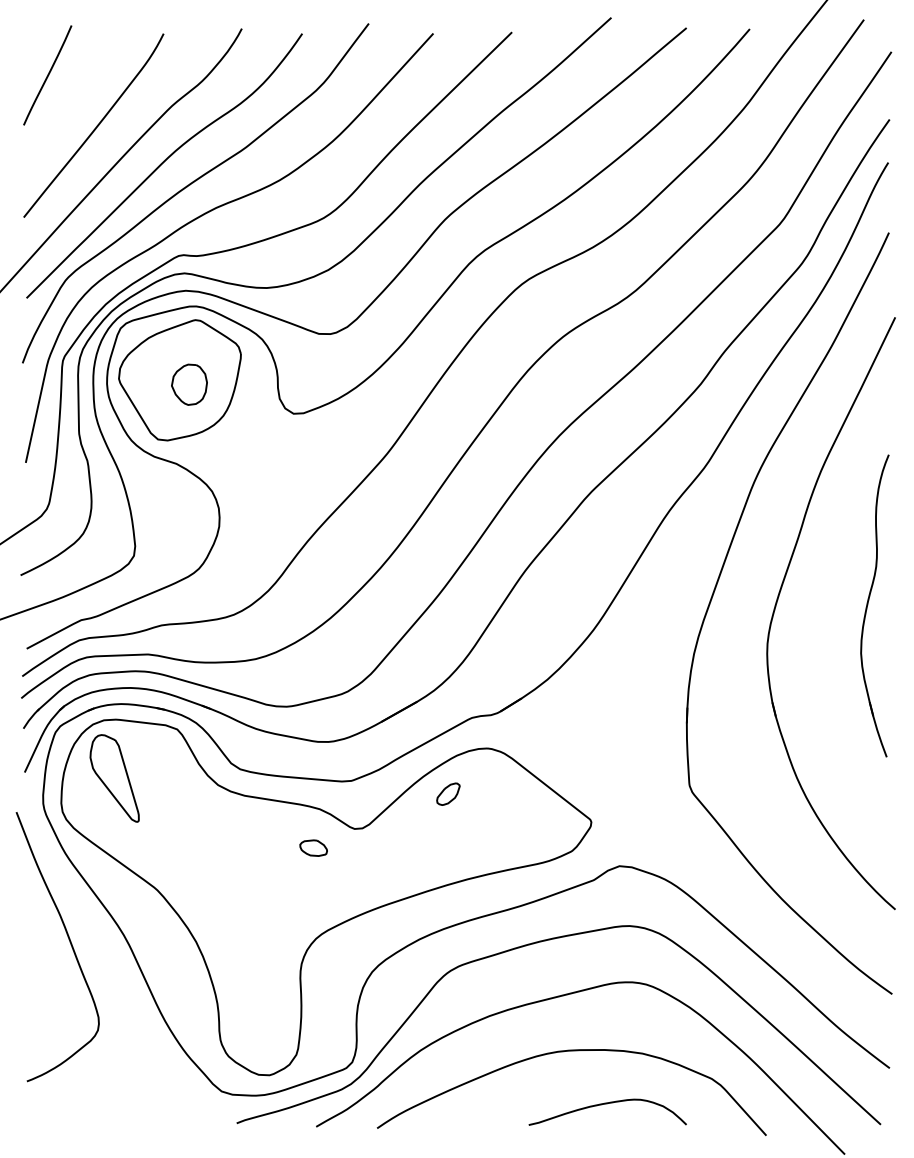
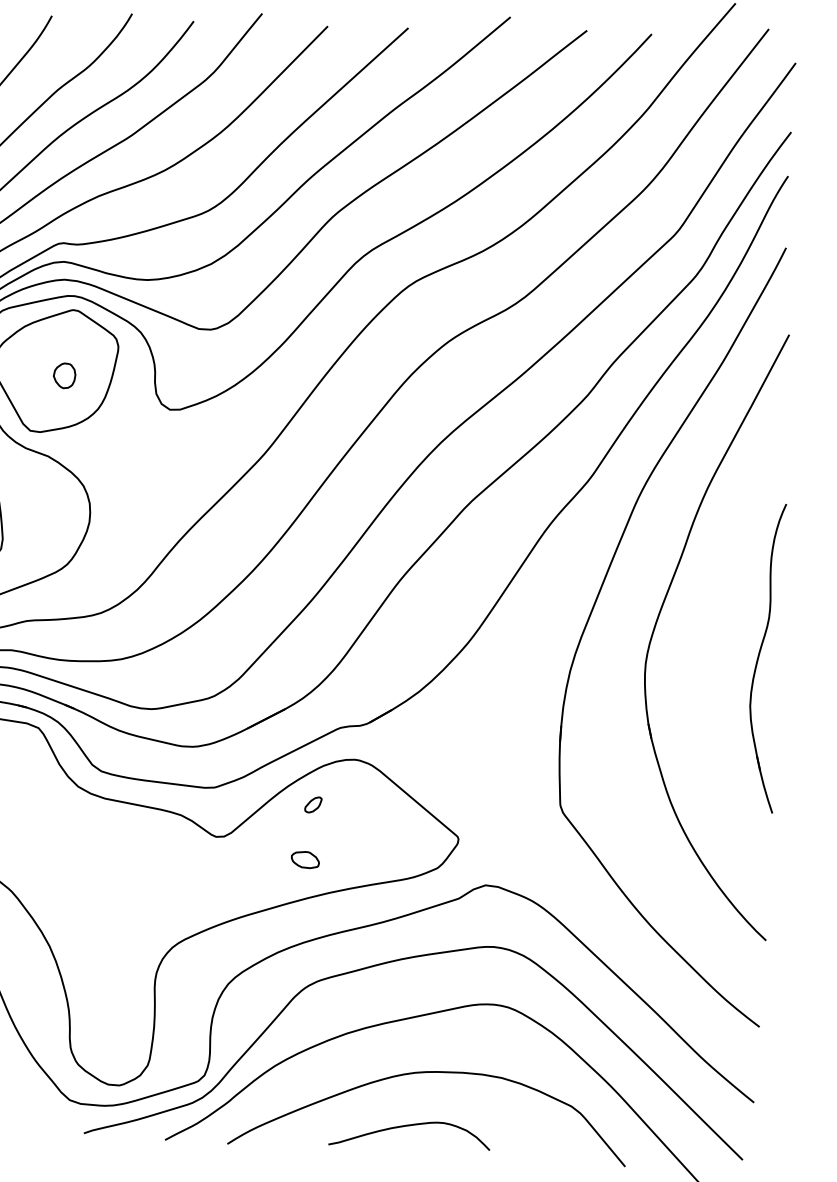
part: (189, 384) -> (64, 375), size x0.6
part: (874, 605) -> (765, 657), moved
part: (448, 793) -> (313, 804), size x0.7
part: (313, 847) -> (305, 859), moved
curve: (607, 1104) -> (409, 1126), moved

